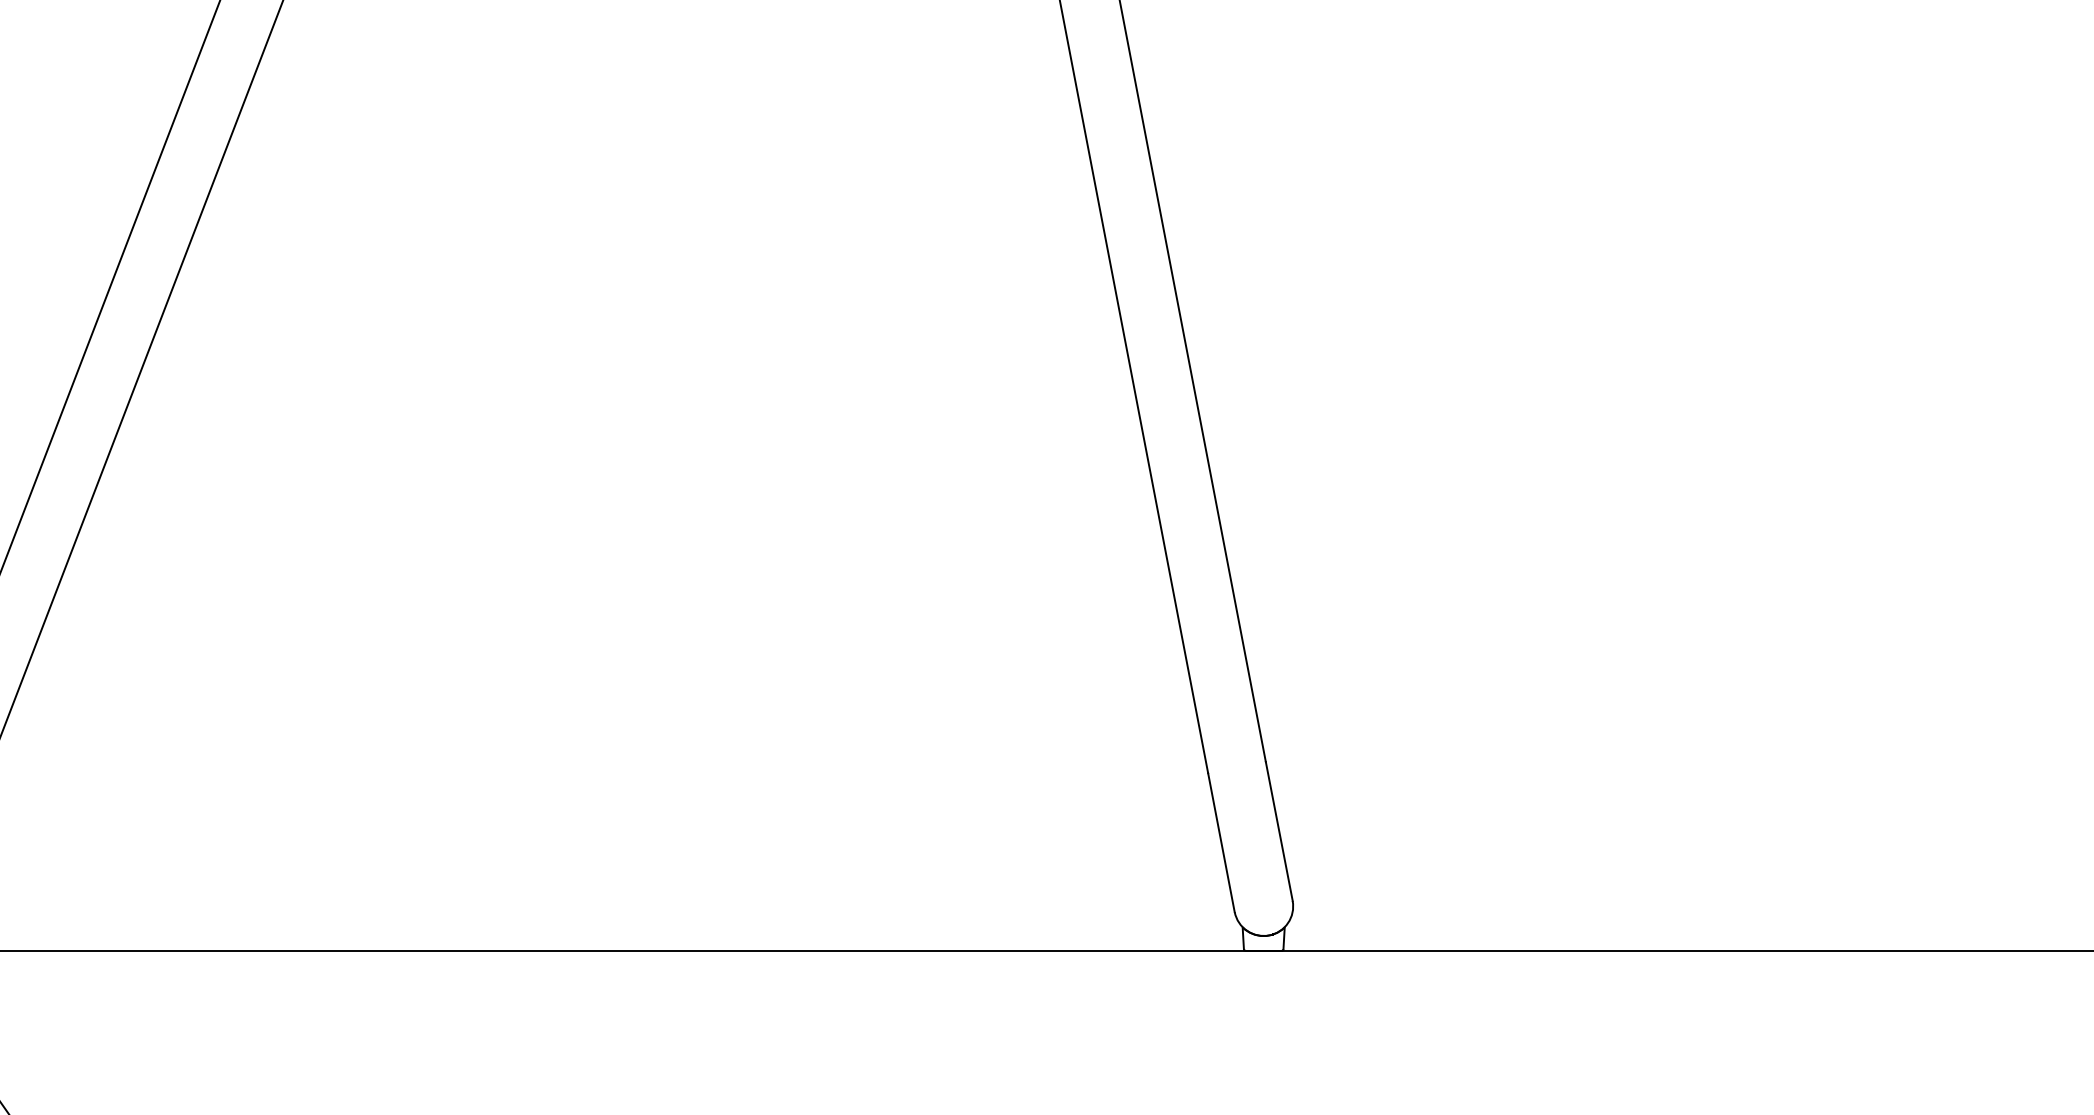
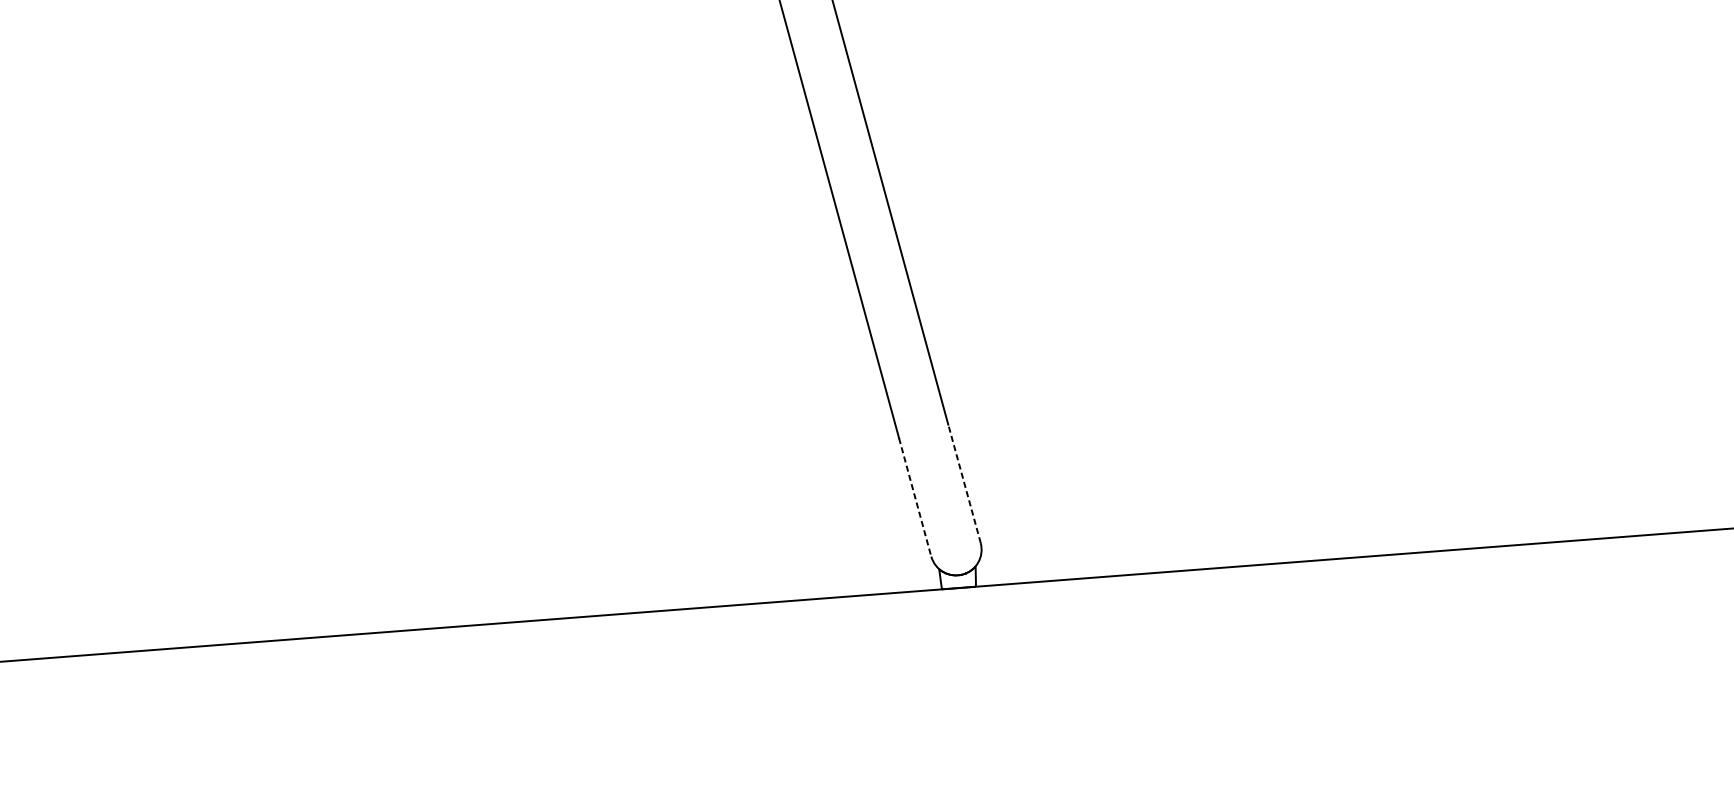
line: (1279, 831) -> (964, 483), solid -> dashed
line: (1221, 842) -> (915, 497), solid -> dashed

